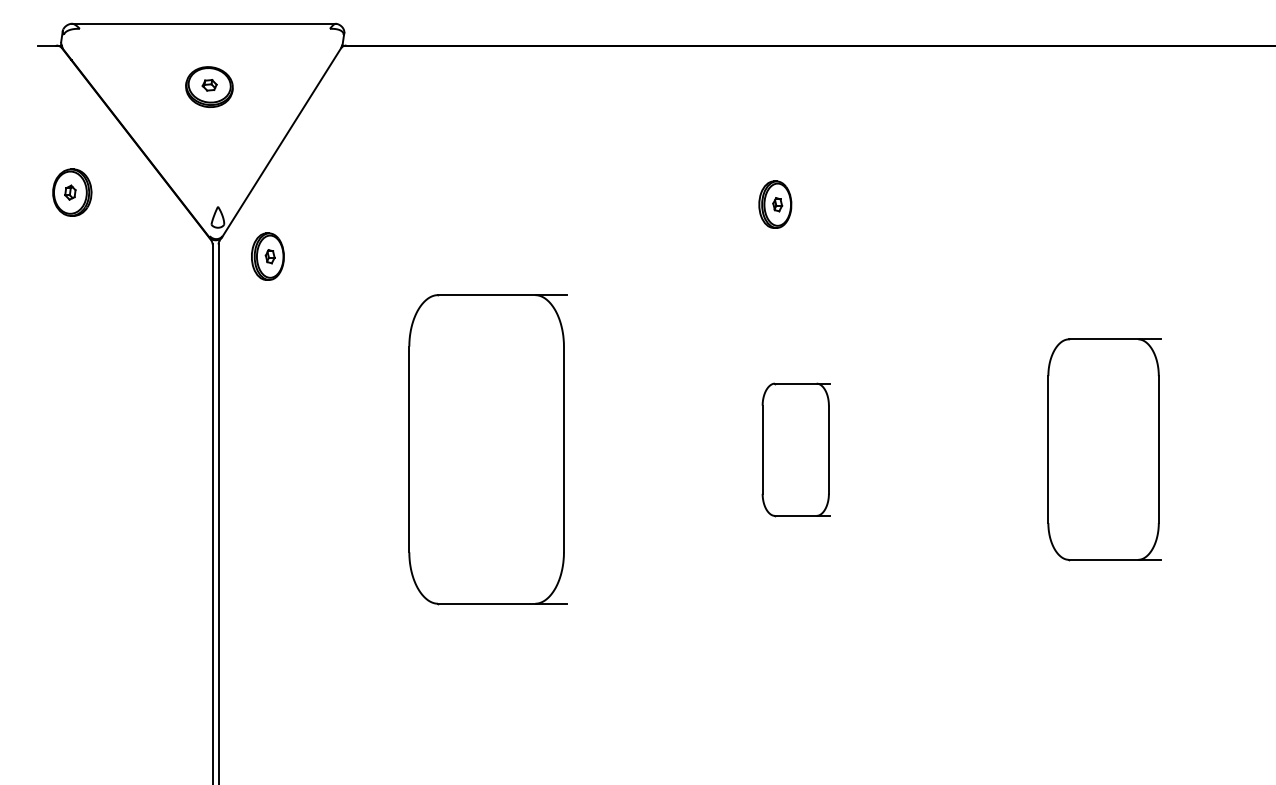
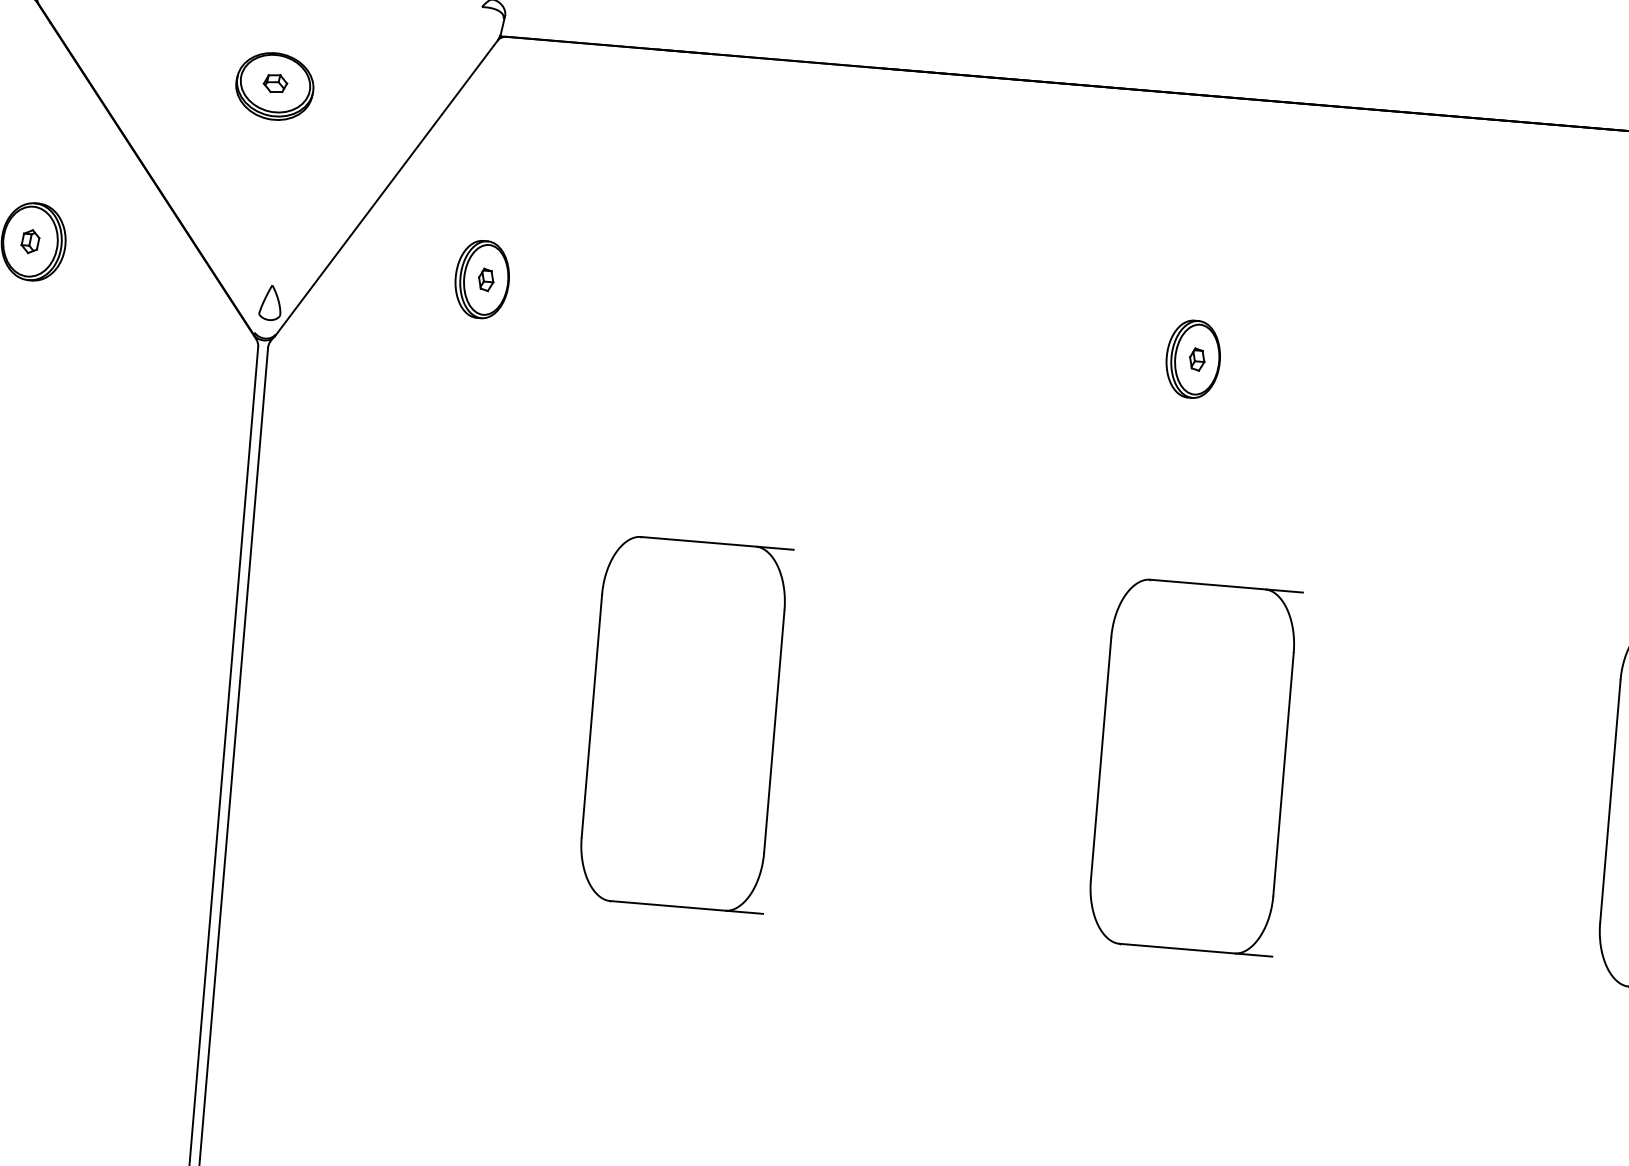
part: (267, 256) -> (481, 279), moved
part: (487, 449) -> (683, 723), size x0.71
part: (796, 449) -> (1194, 766), size x1.67

